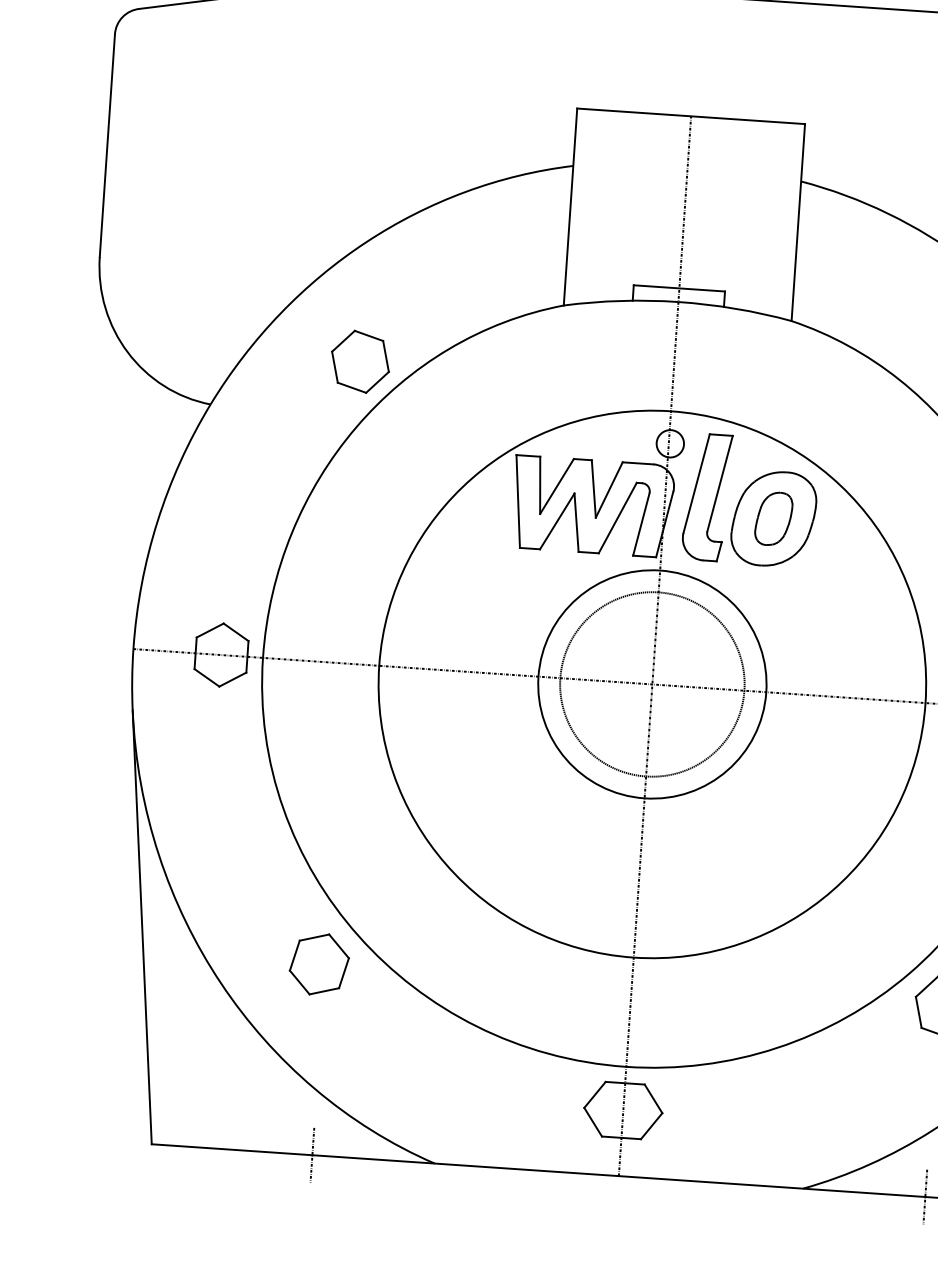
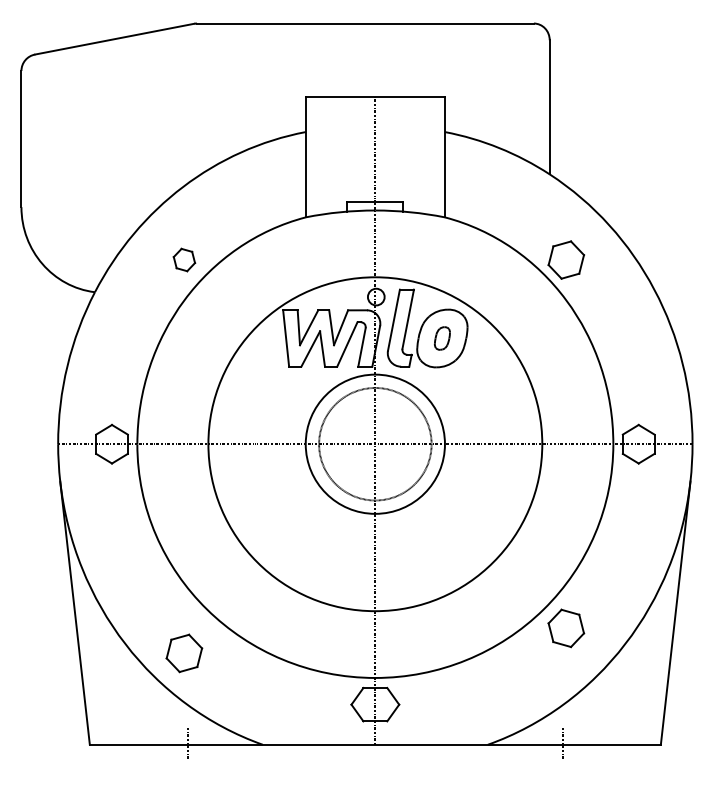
part: (360, 360) -> (184, 259), size x0.6
part: (774, 518) -> (442, 338), size x0.7
part: (319, 964) -> (184, 653), moved

